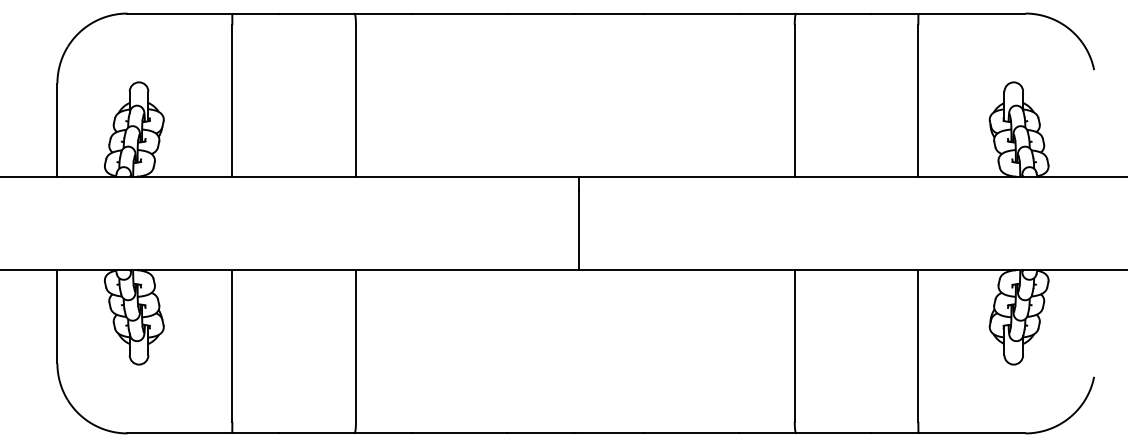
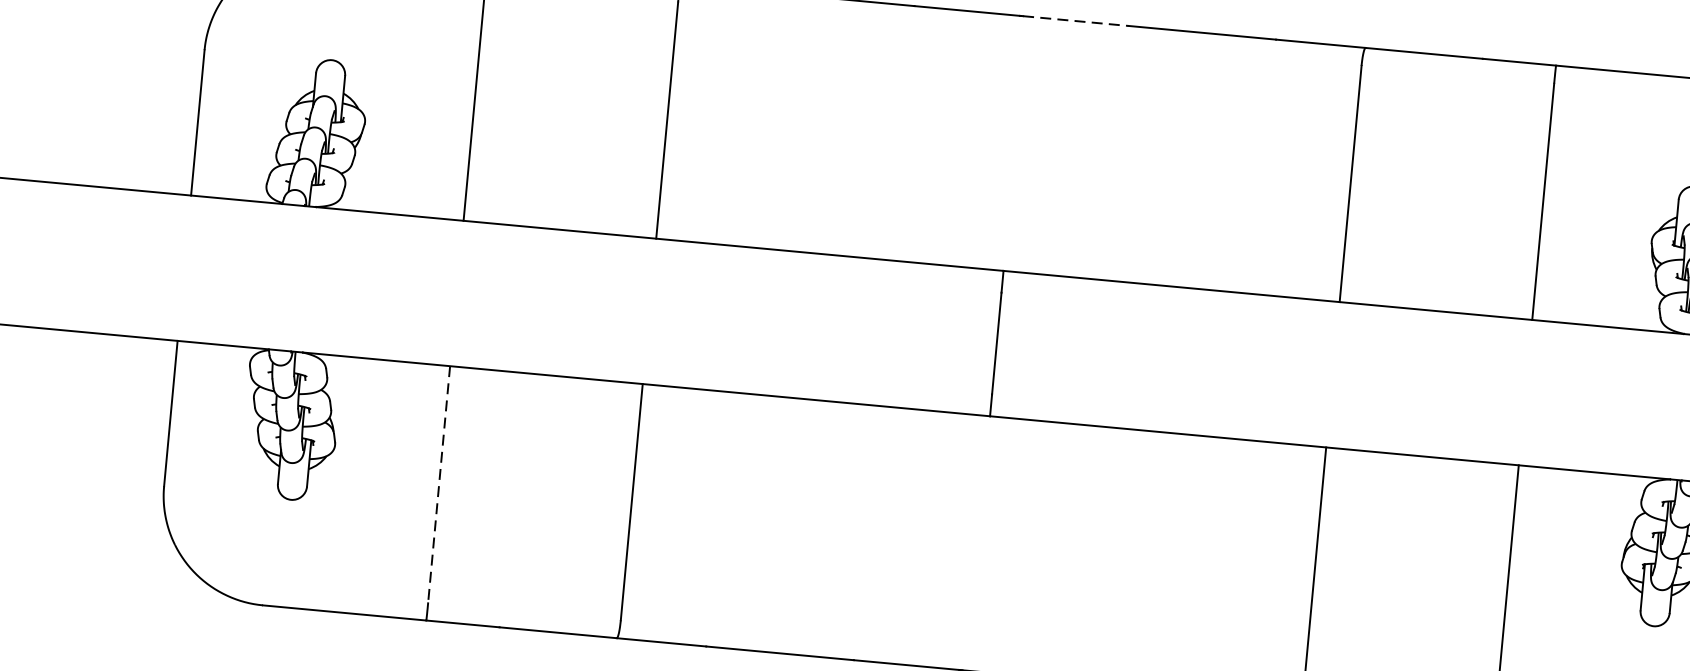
line: (610, 13) -> (1076, 21), solid -> dashed
line: (232, 345) -> (439, 483), solid -> dashed

